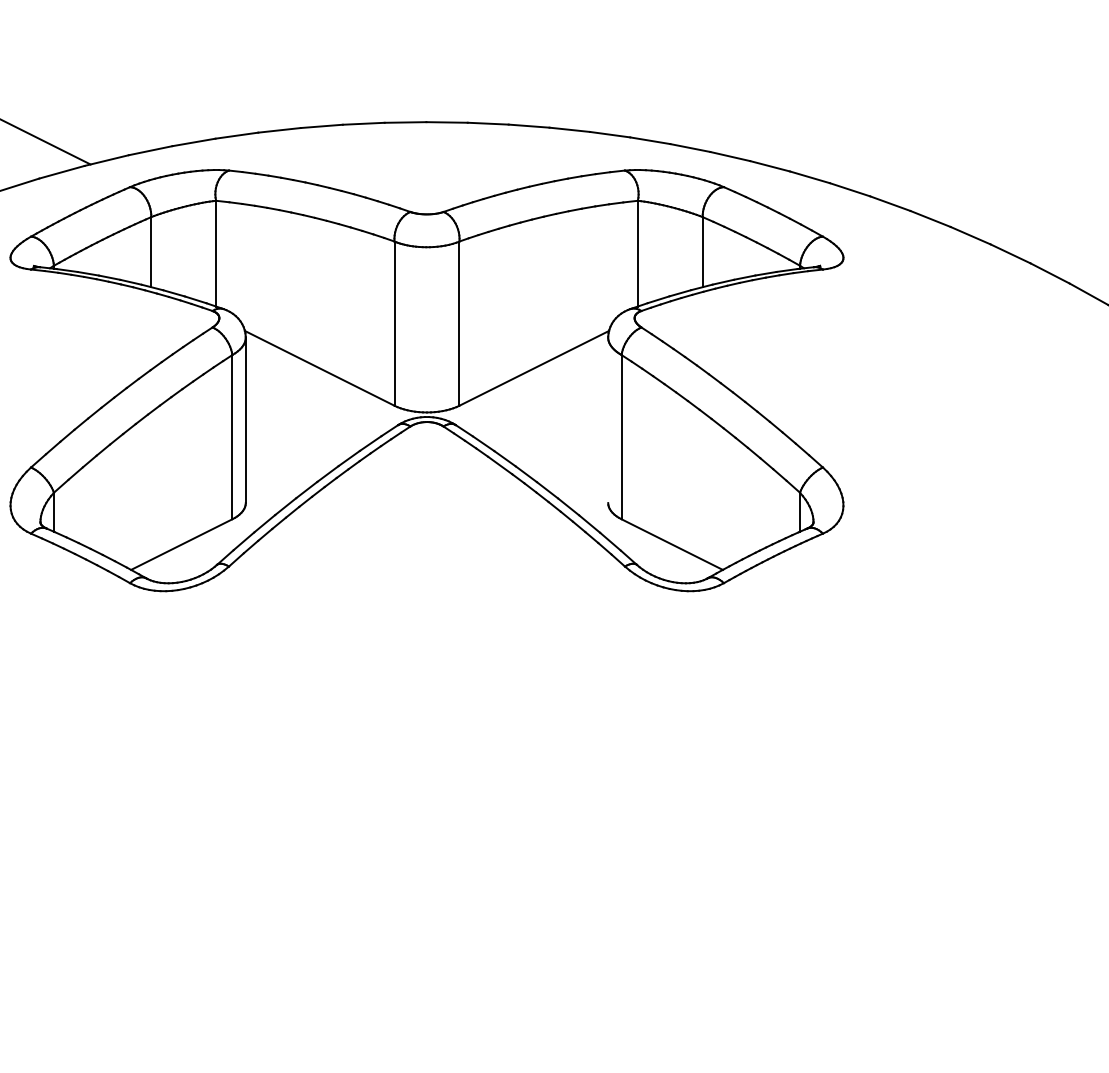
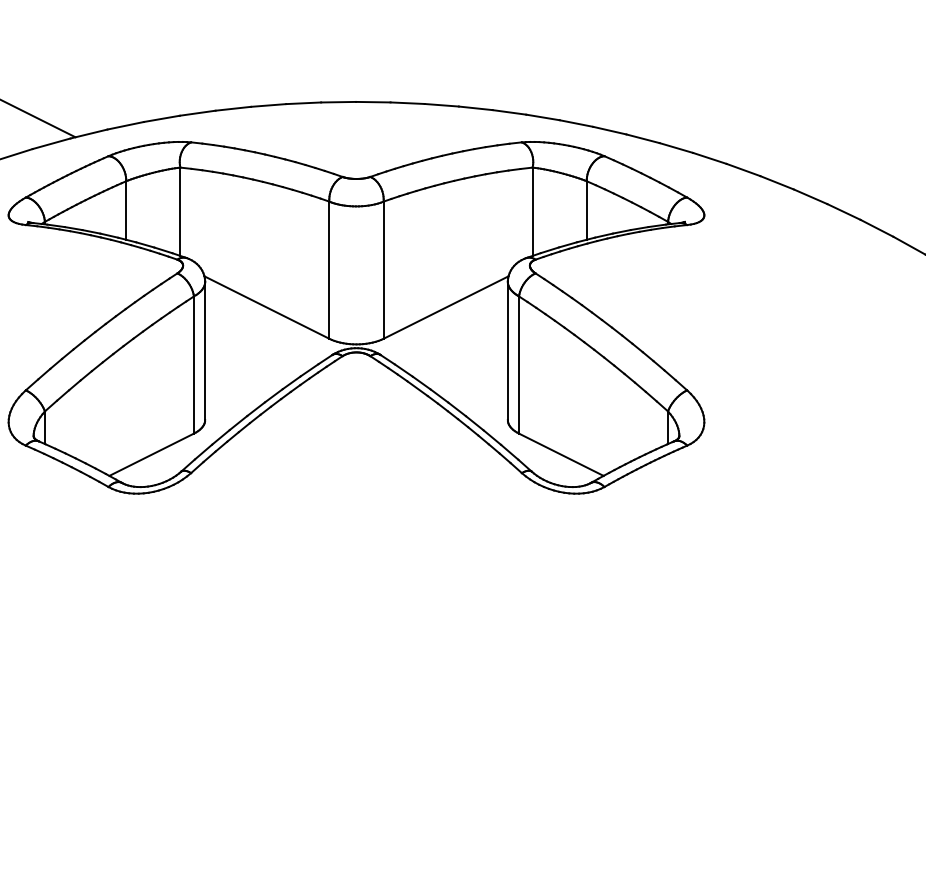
line: (607, 420) -> (507, 351), added

